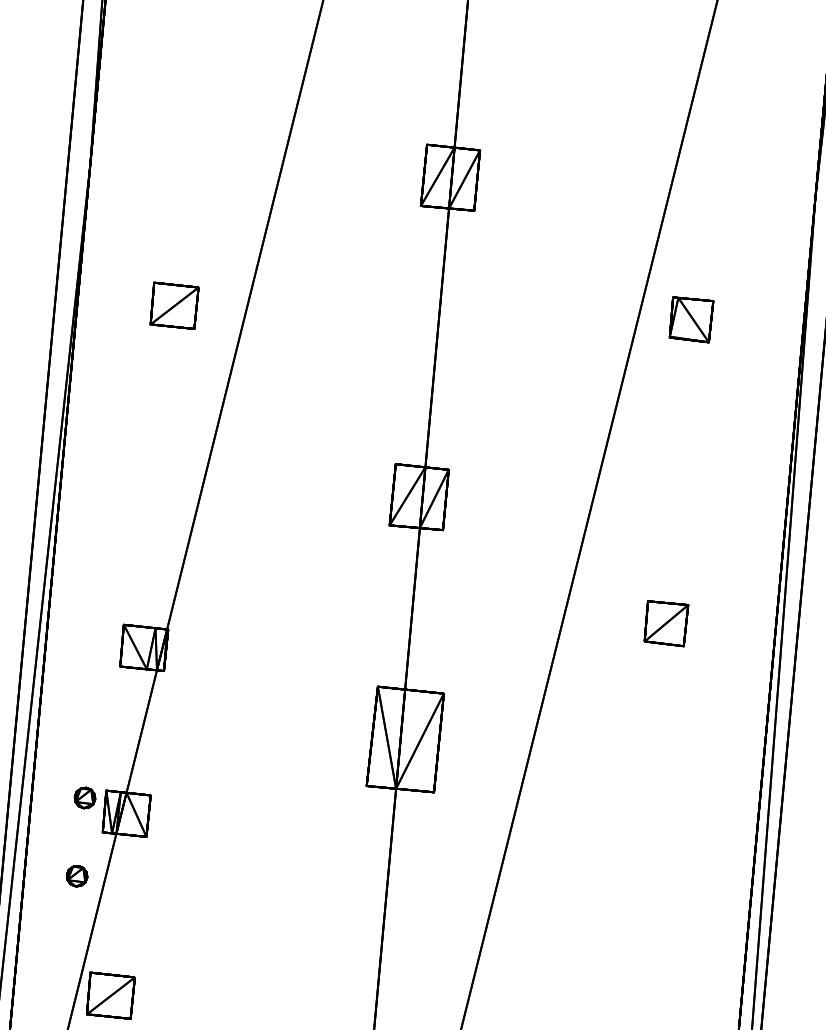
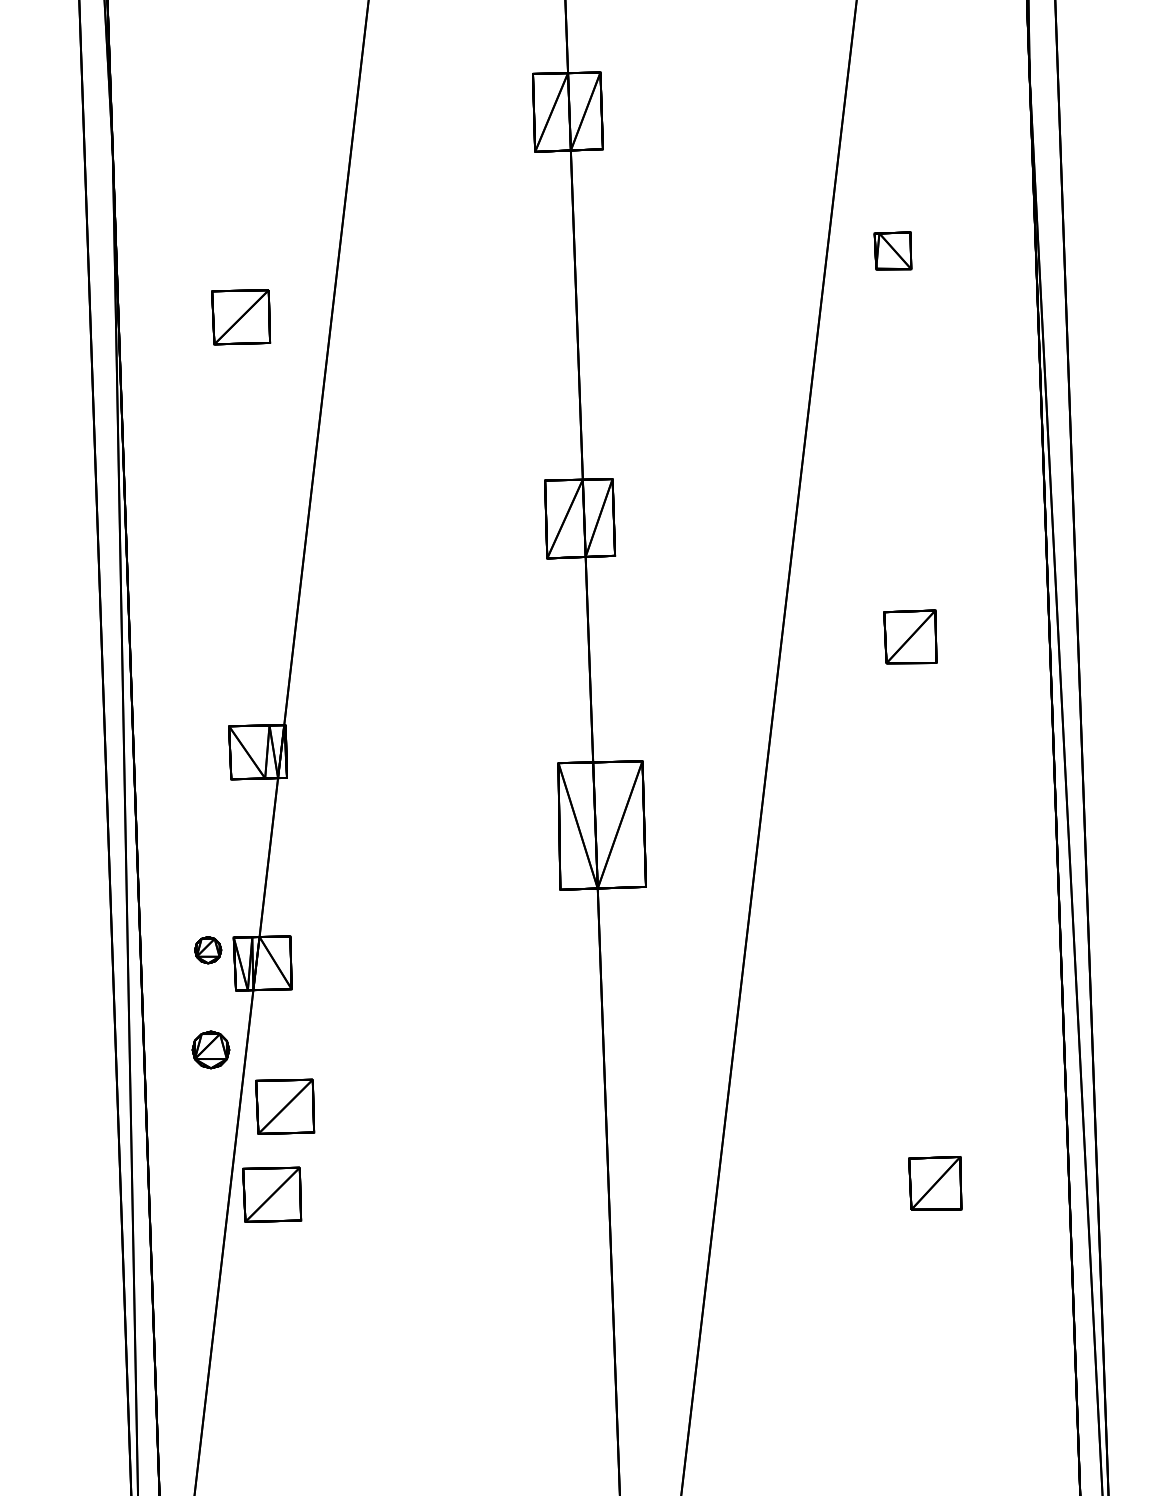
part: (690, 318) -> (892, 250), size x0.7
part: (76, 875) -> (210, 1049), size x1.4
part: (129, 928) -> (285, 1106), added

